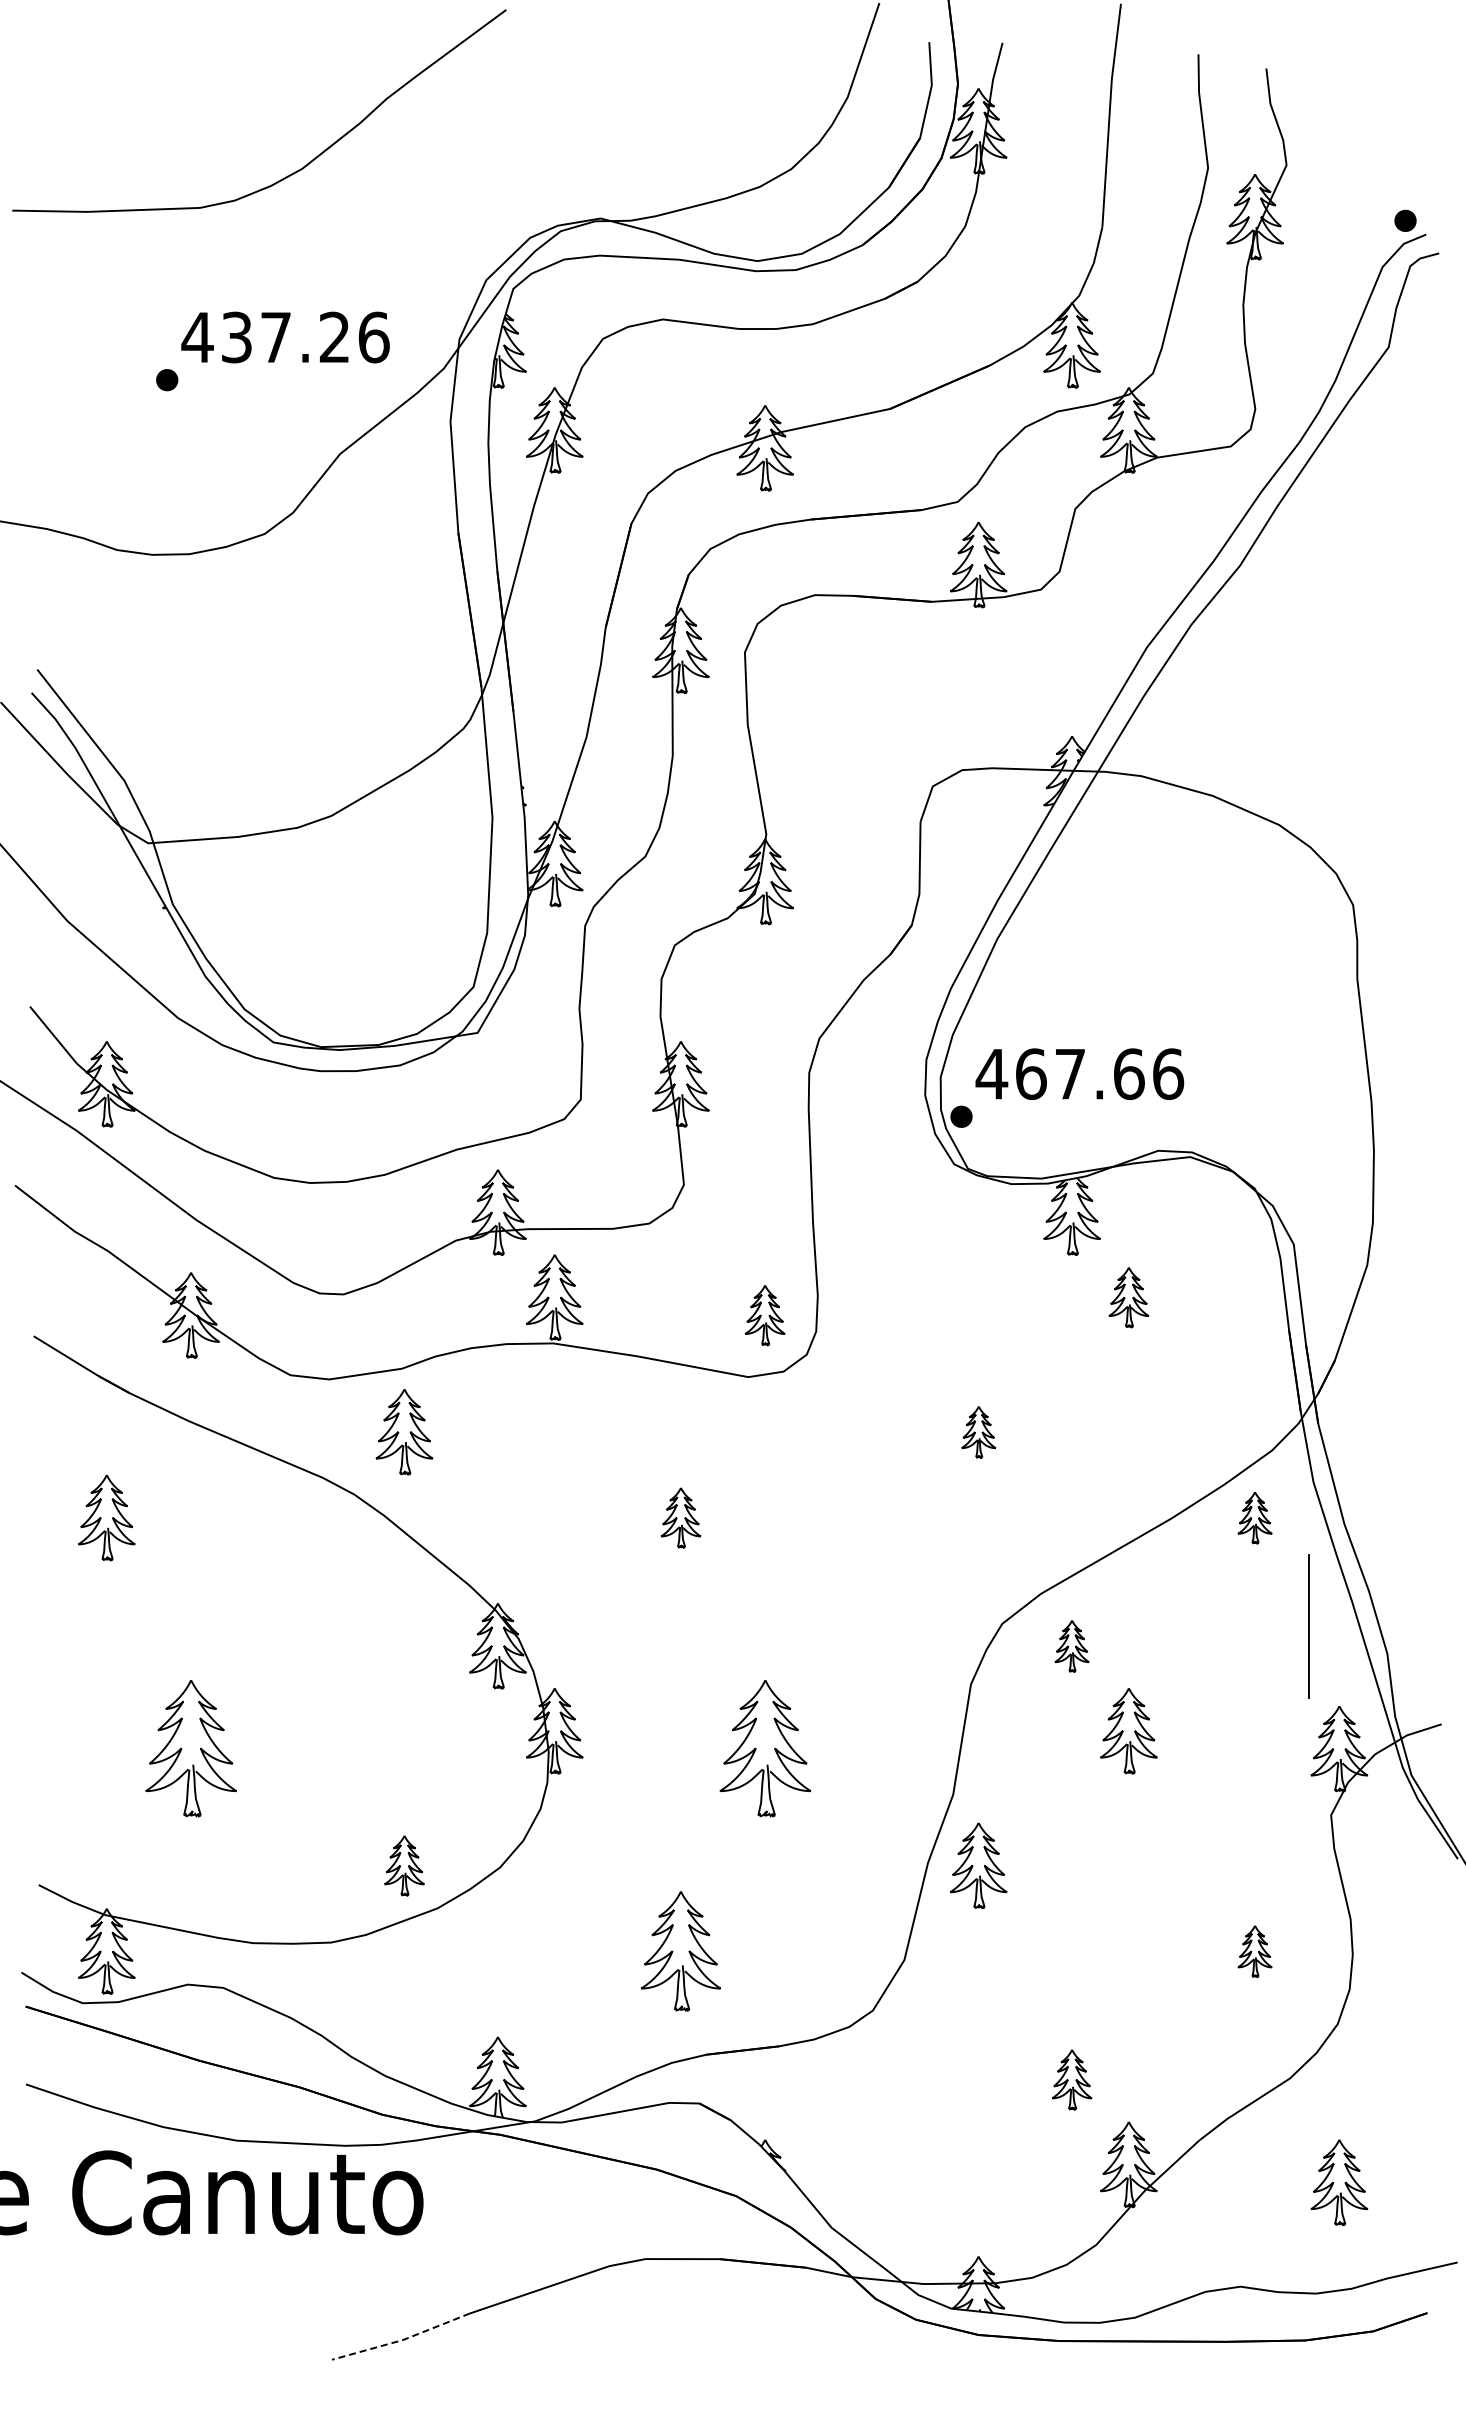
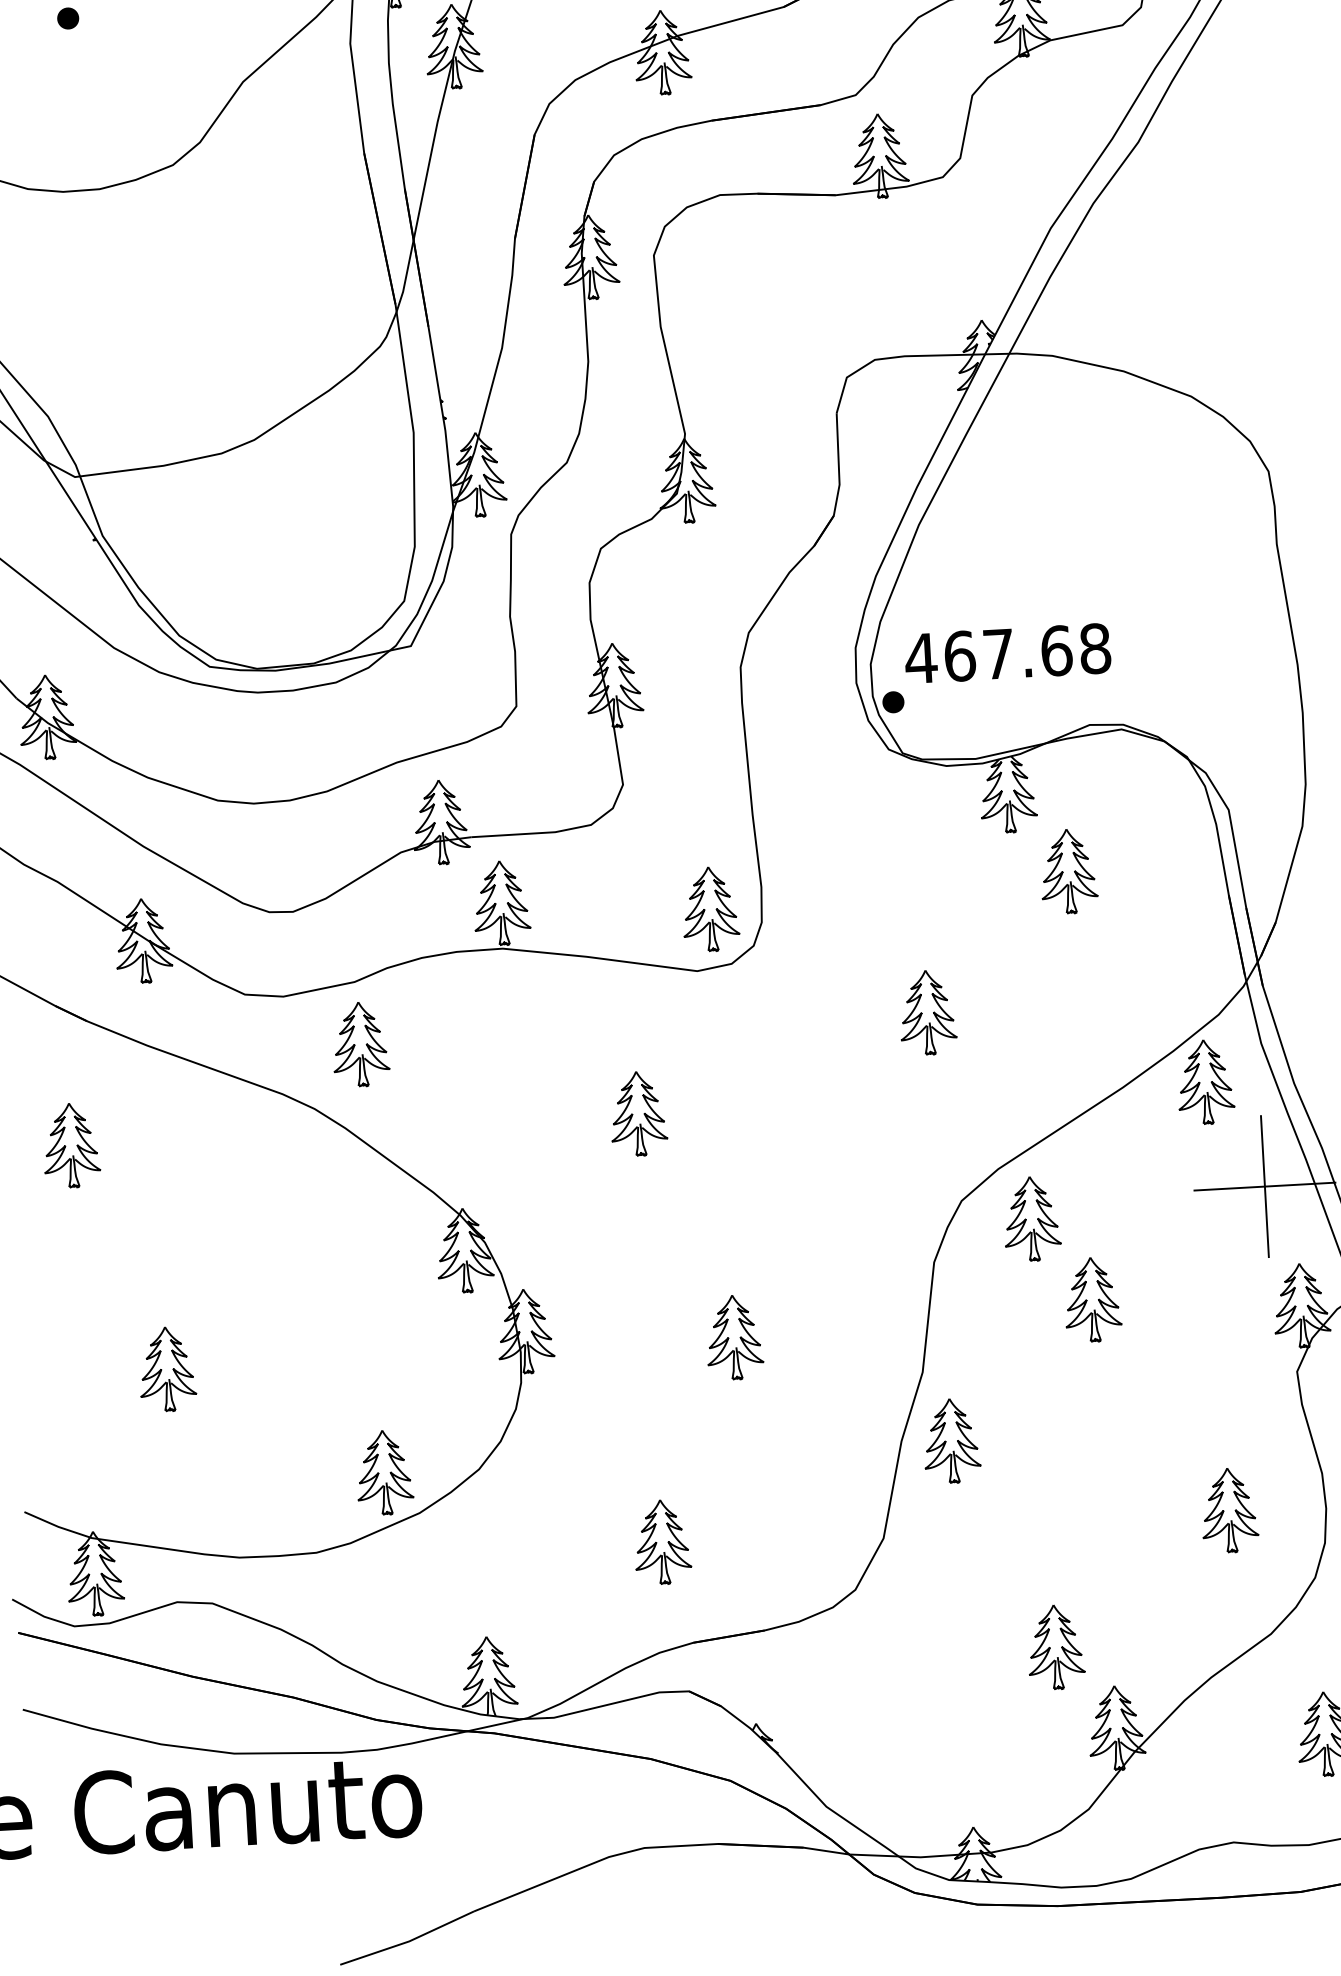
text: (1168, 1073) -> (1095, 648), 467.66 -> 467.68
part: (1128, 1297) -> (1068, 871), size x1.43
part: (764, 1315) -> (709, 909), size x1.43
part: (978, 1432) -> (927, 1013), size x1.67
part: (680, 1517) -> (638, 1113), size x1.43
part: (1254, 1517) -> (1204, 1081), size x1.67
line: (1308, 1626) -> (1264, 1186), added
part: (1071, 1646) -> (1031, 1219), size x1.67
part: (190, 1749) -> (166, 1369), size x0.62
part: (764, 1749) -> (733, 1338), size x0.62
part: (404, 1865) -> (384, 1472), size x1.43
part: (680, 1951) -> (661, 1542), size x0.71
part: (1254, 1951) -> (1228, 1510), size x1.67
part: (1071, 2079) -> (1055, 1647), size x1.43
line: (402, 2340) -> (408, 1941), dashed -> solid

